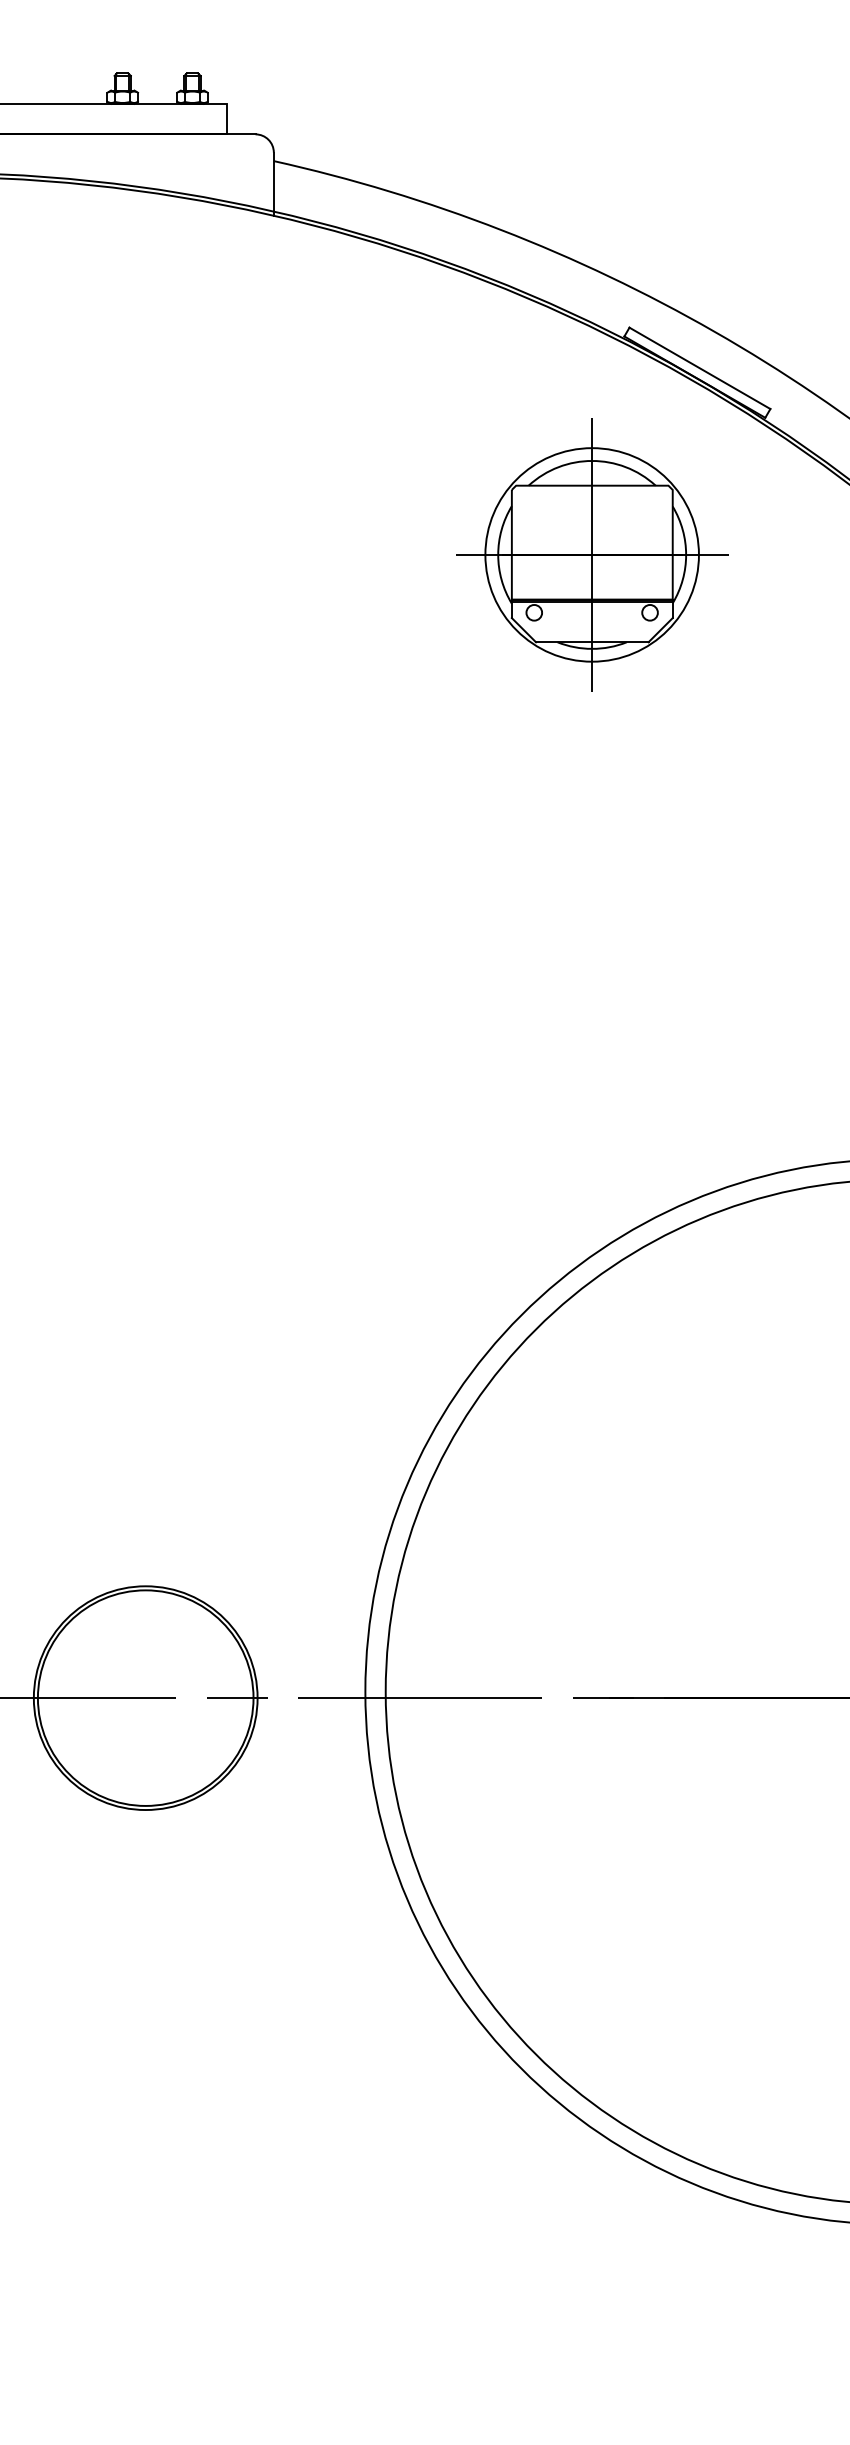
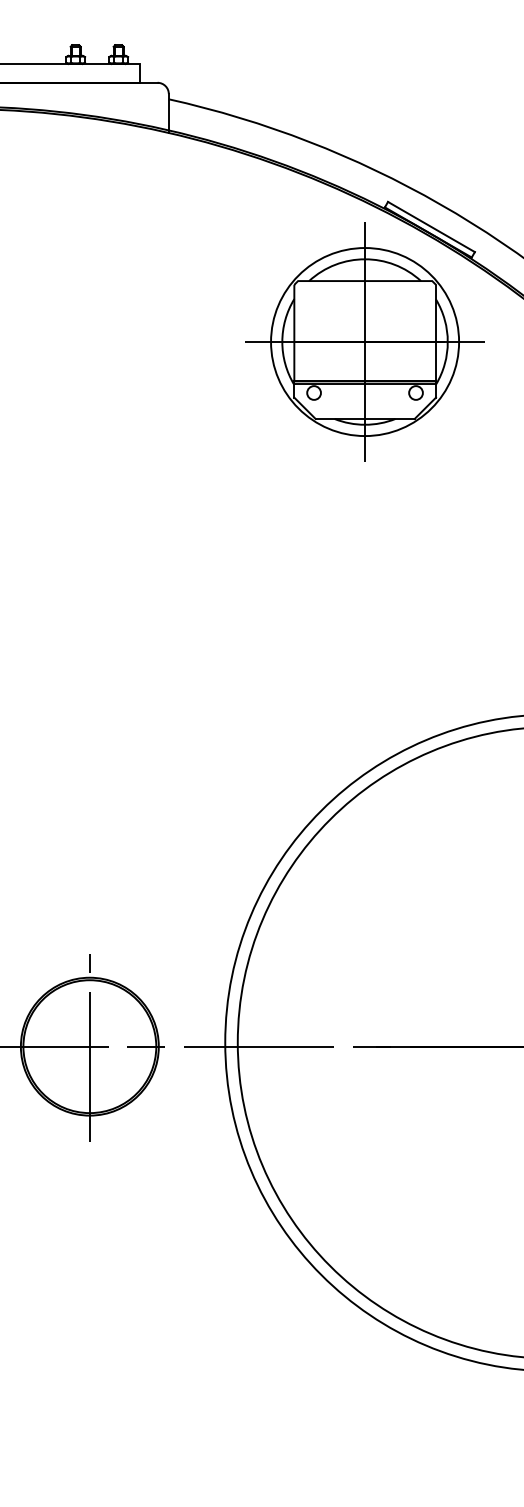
part: (591, 554) -> (364, 341), size x1.43
line: (145, 1701) -> (89, 1048), added

